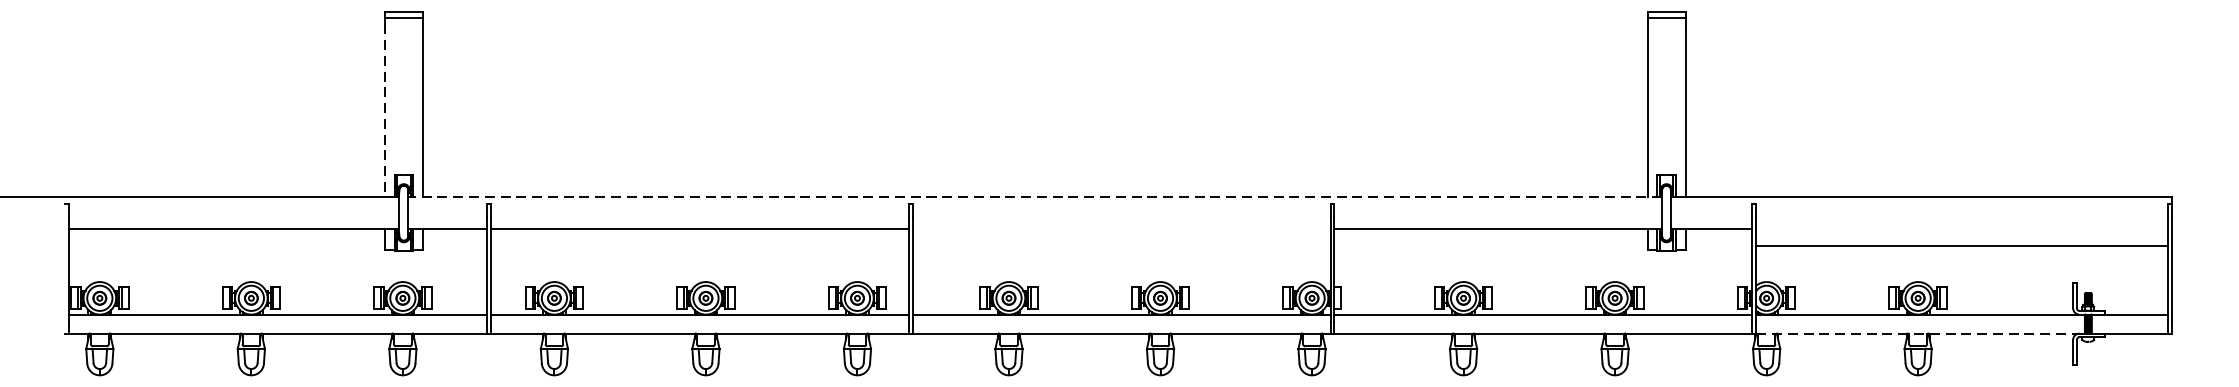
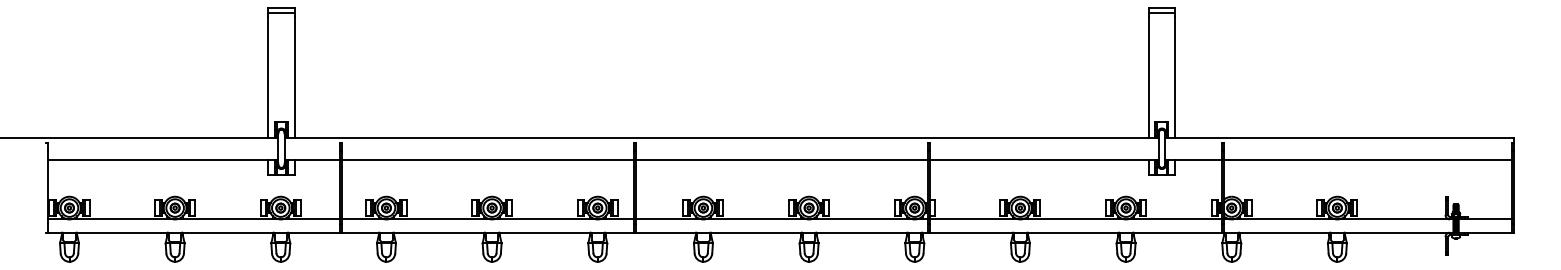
line: (385, 111) -> (268, 77), dashed -> solid
line: (1034, 197) -> (721, 137), dashed -> solid
line: (1120, 228) -> (781, 159), added
line: (1961, 245) -> (1367, 159), moved
line: (1918, 333) -> (1337, 232), dashed -> solid

